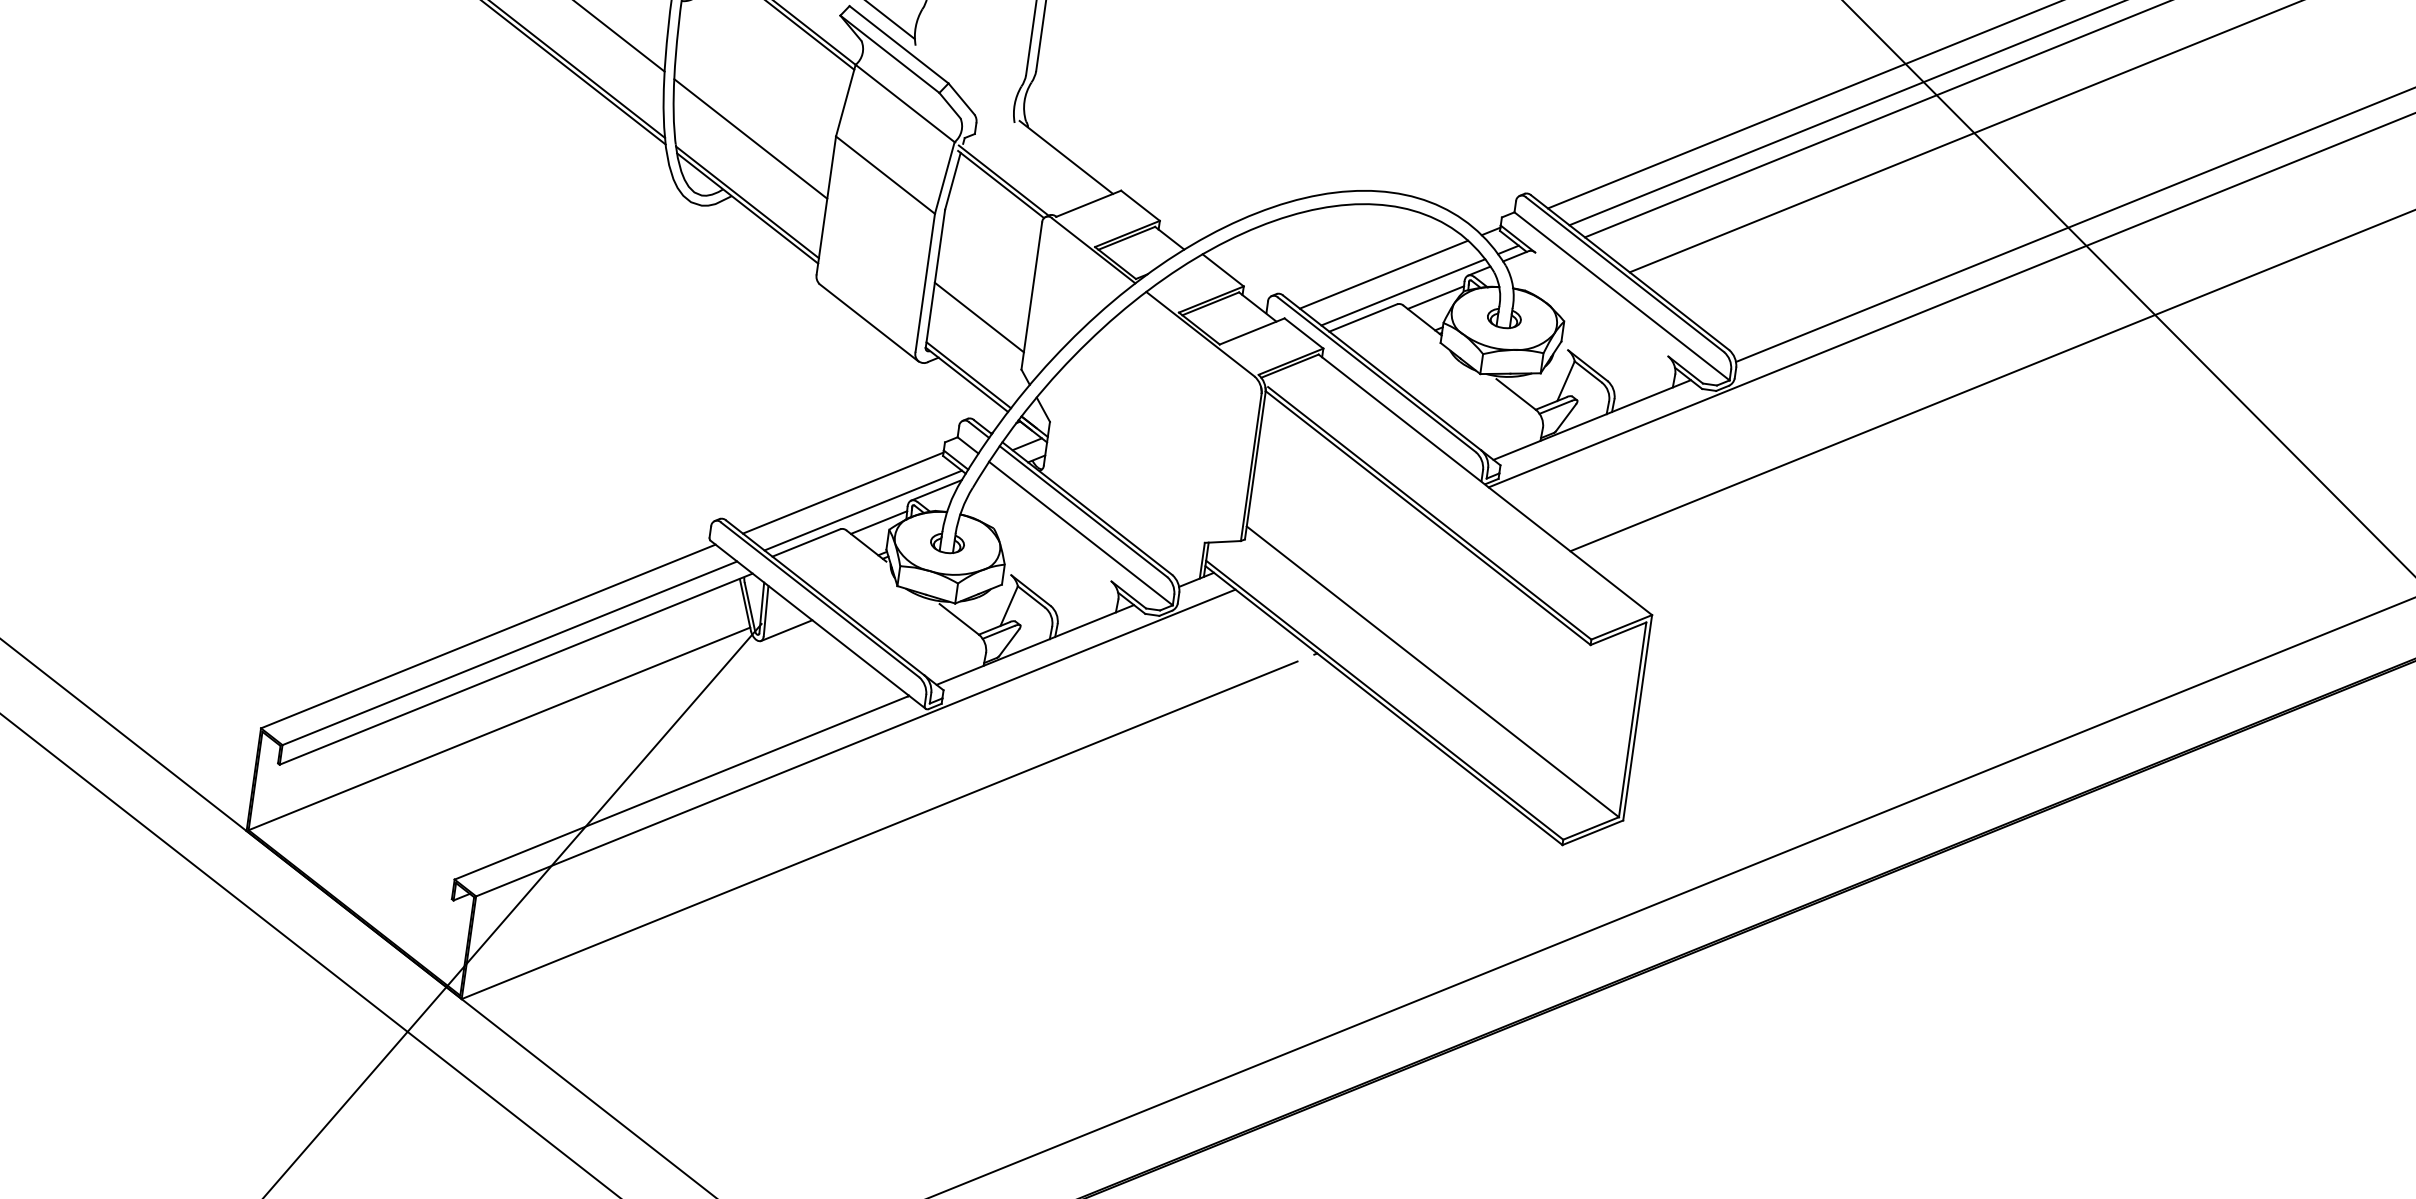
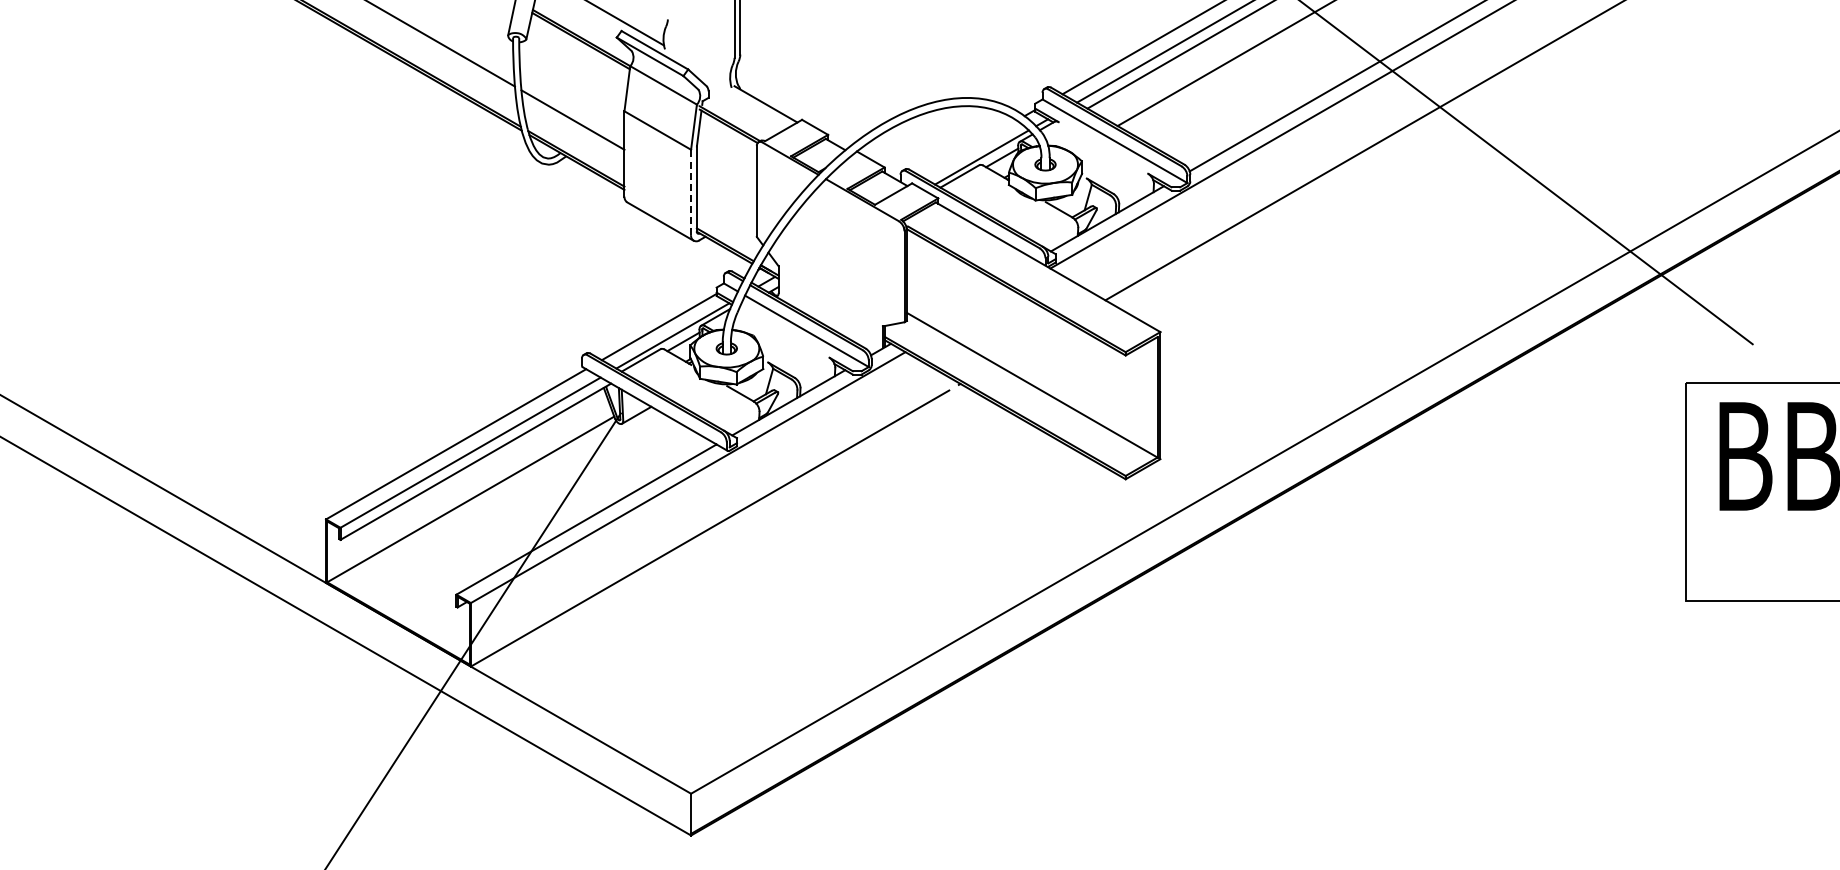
line: (1383, 274) -> (968, 148), removed
line: (925, 282) -> (691, 192), solid -> dashed
line: (978, 316) -> (726, 208), removed

